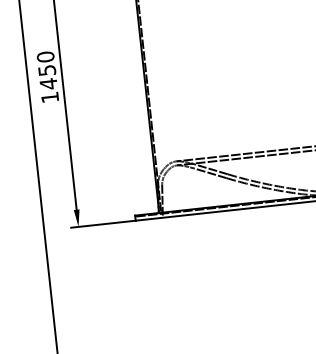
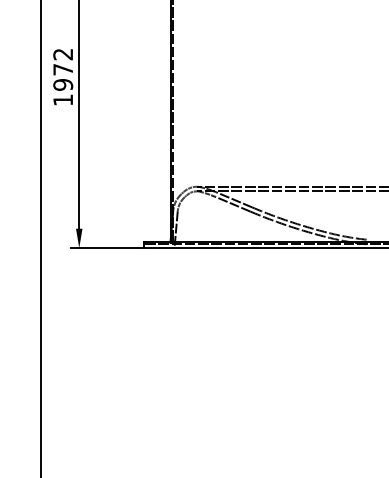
text: (47, 70) -> (63, 69), 1450 -> 1972

